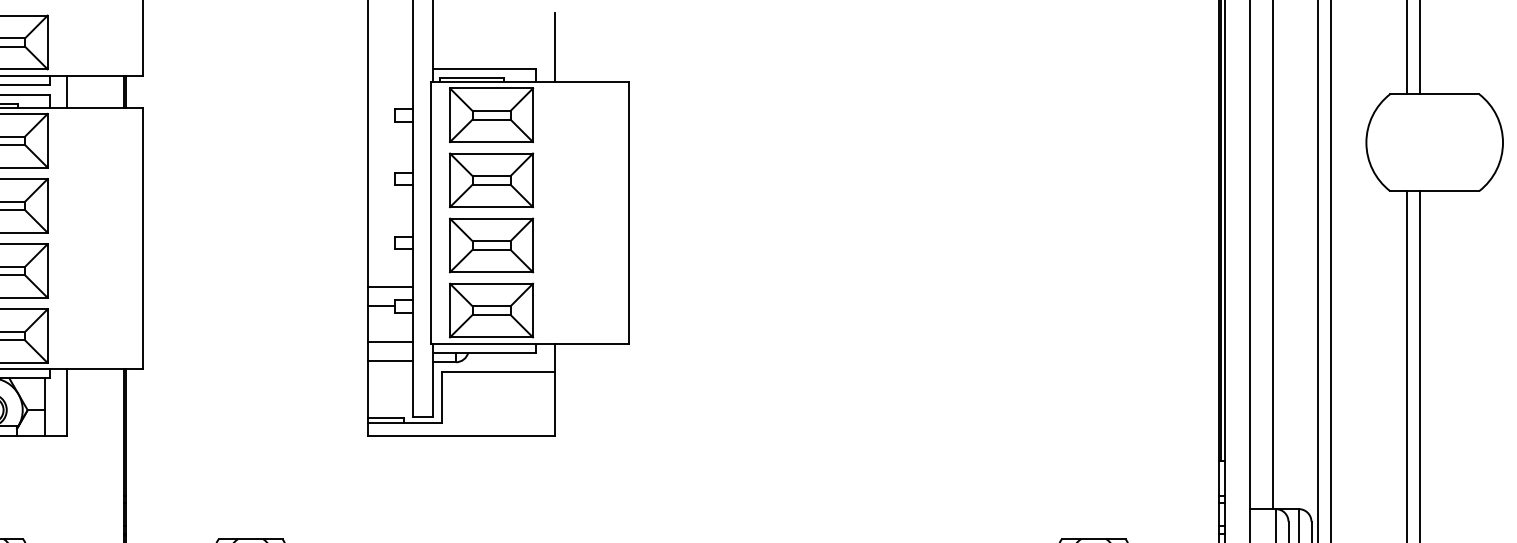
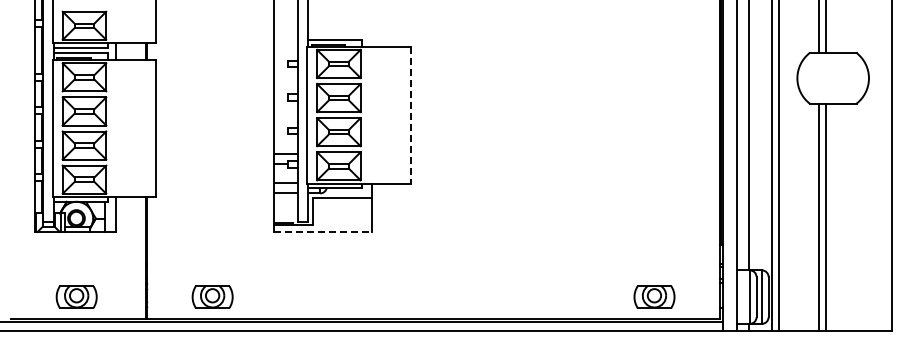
line: (555, 47) -> (372, 28), removed
line: (628, 213) -> (410, 115), solid -> dashed
line: (462, 434) -> (323, 231), solid -> dashed

